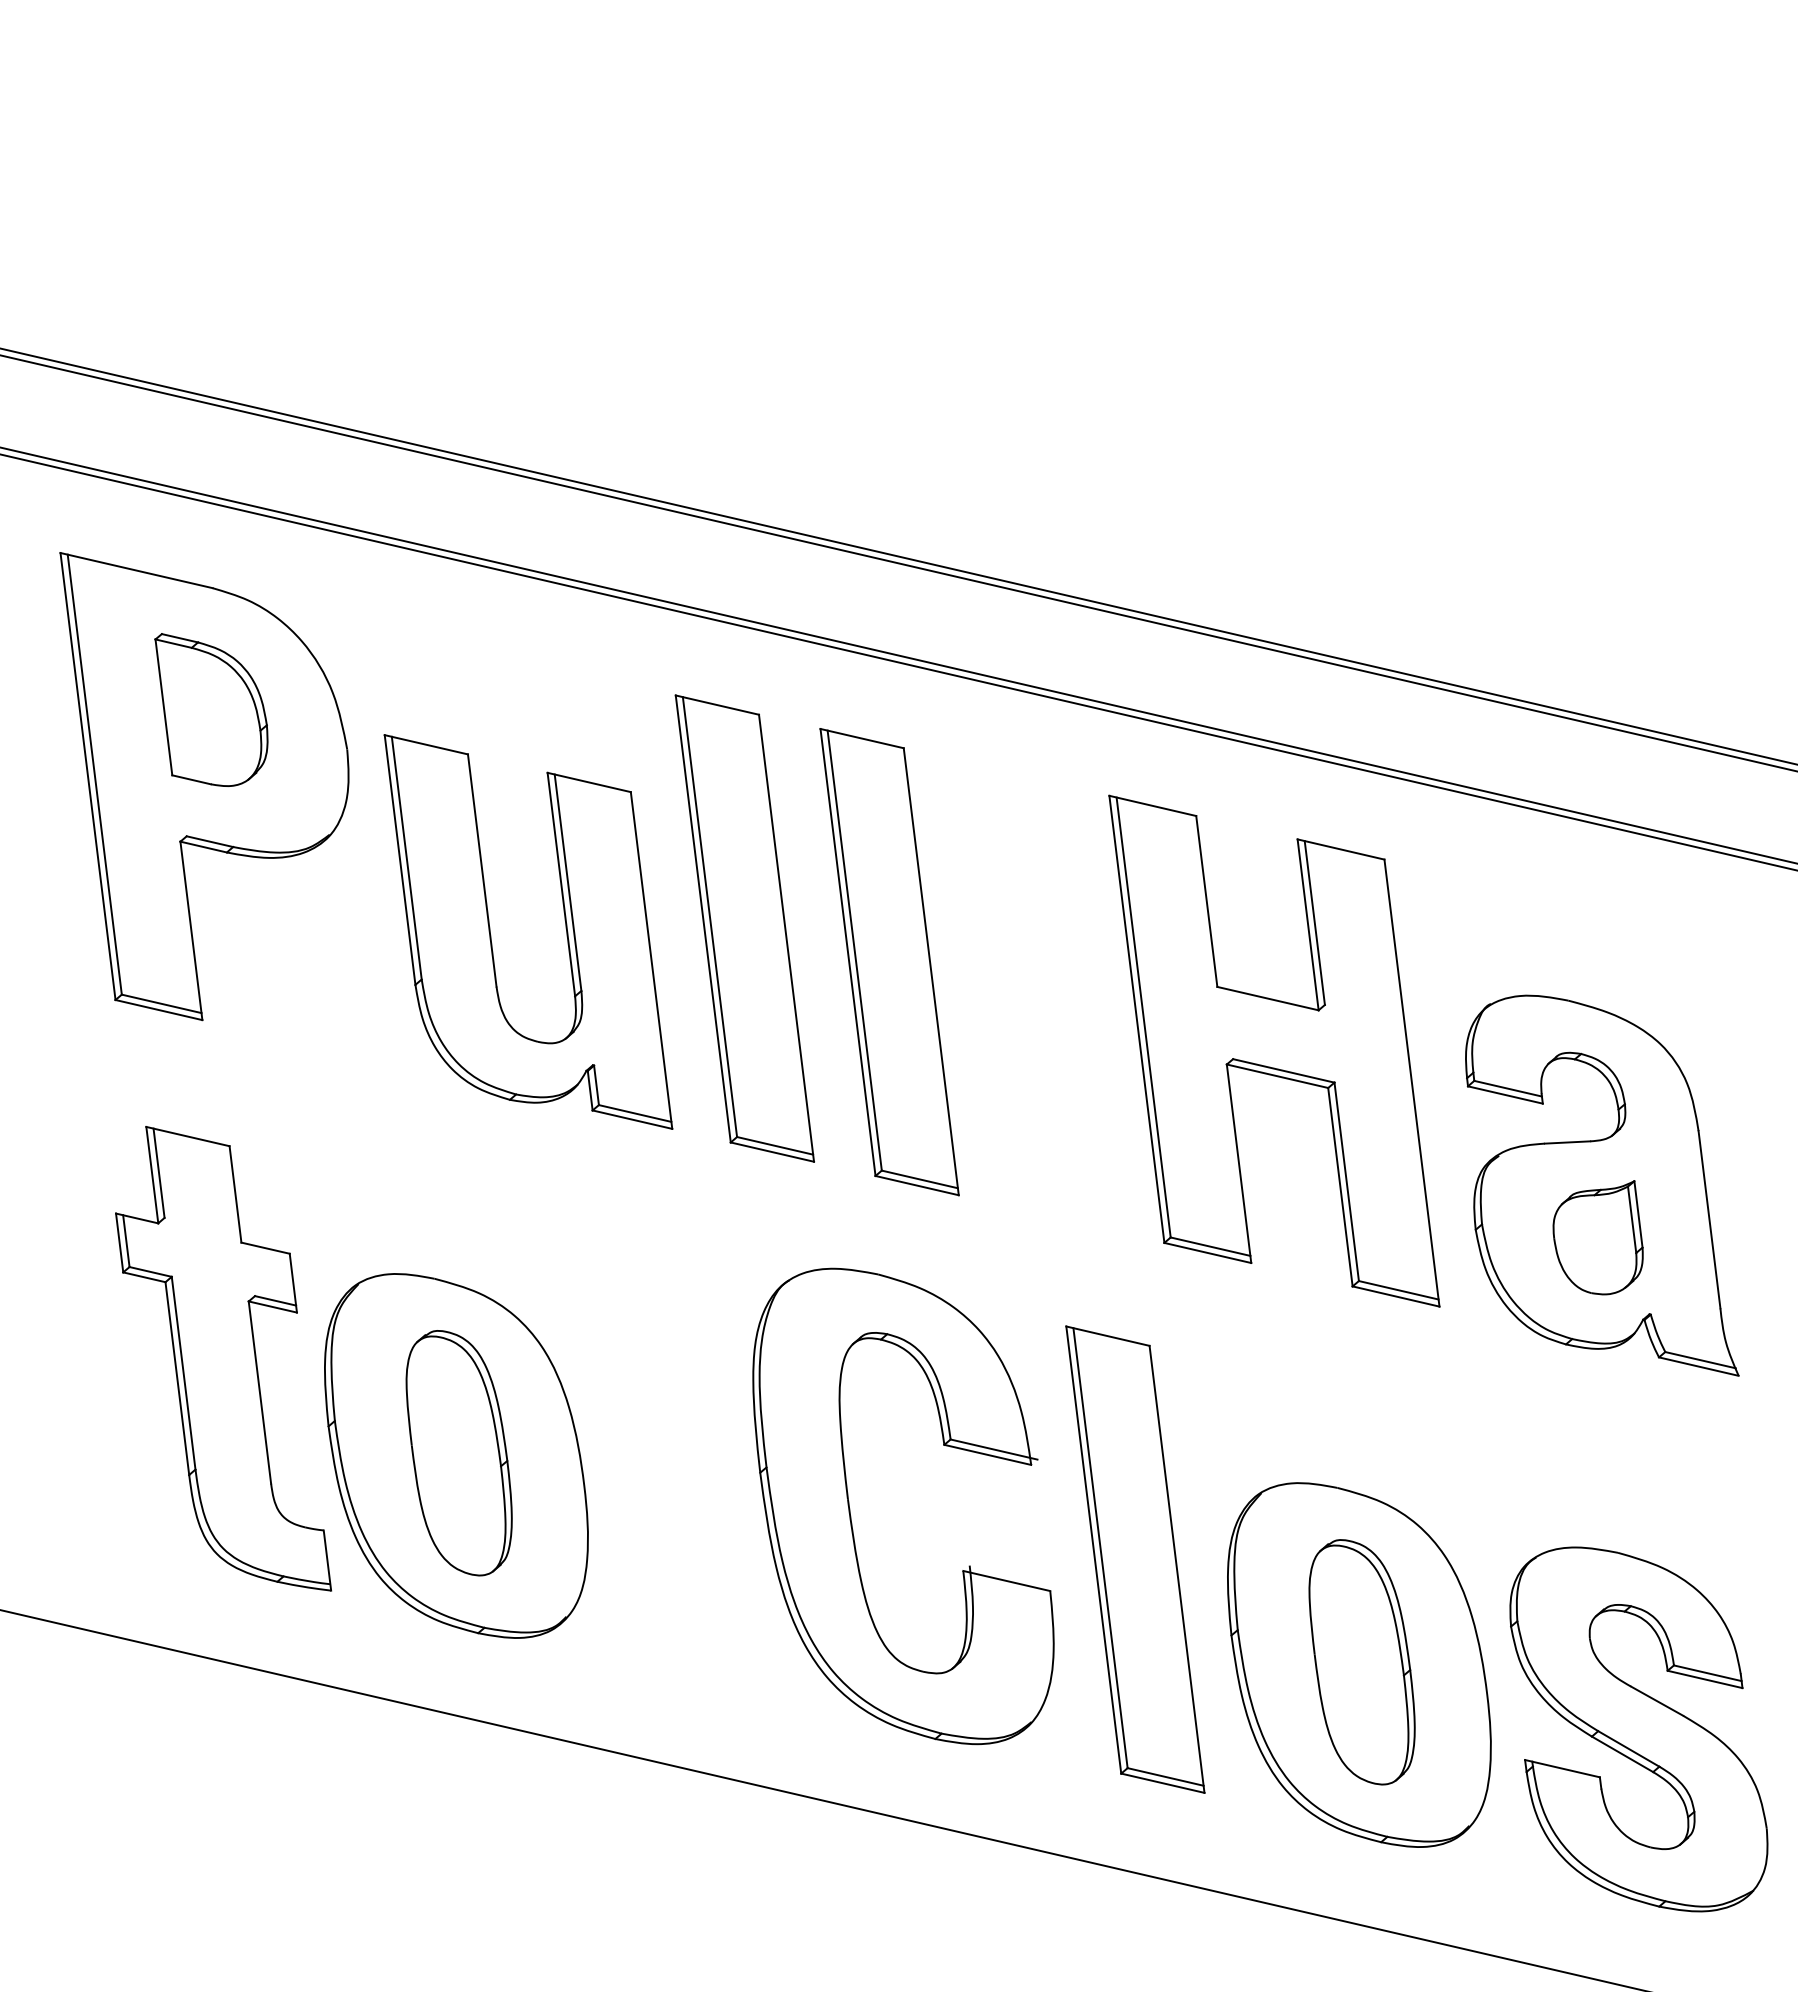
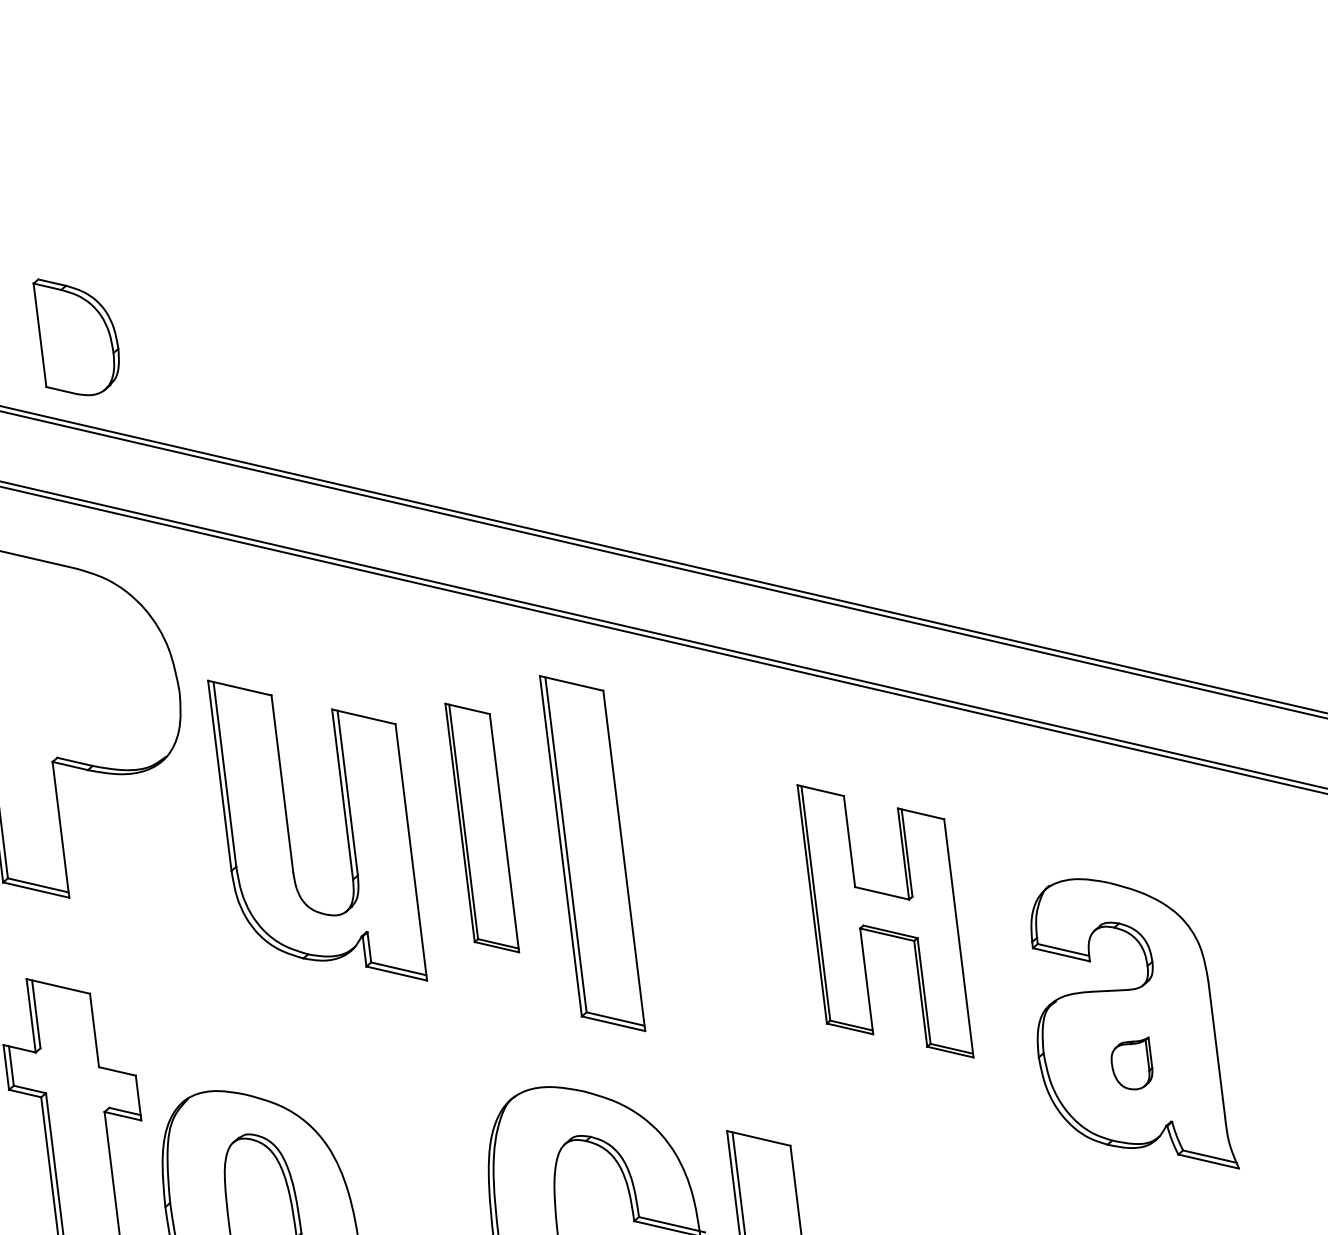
part: (211, 709) -> (76, 336), moved
part: (744, 928) -> (482, 827), size x0.7
part: (1274, 1050) -> (885, 920), size x0.7
part: (1597, 1237) -> (1131, 1063), size x0.6

